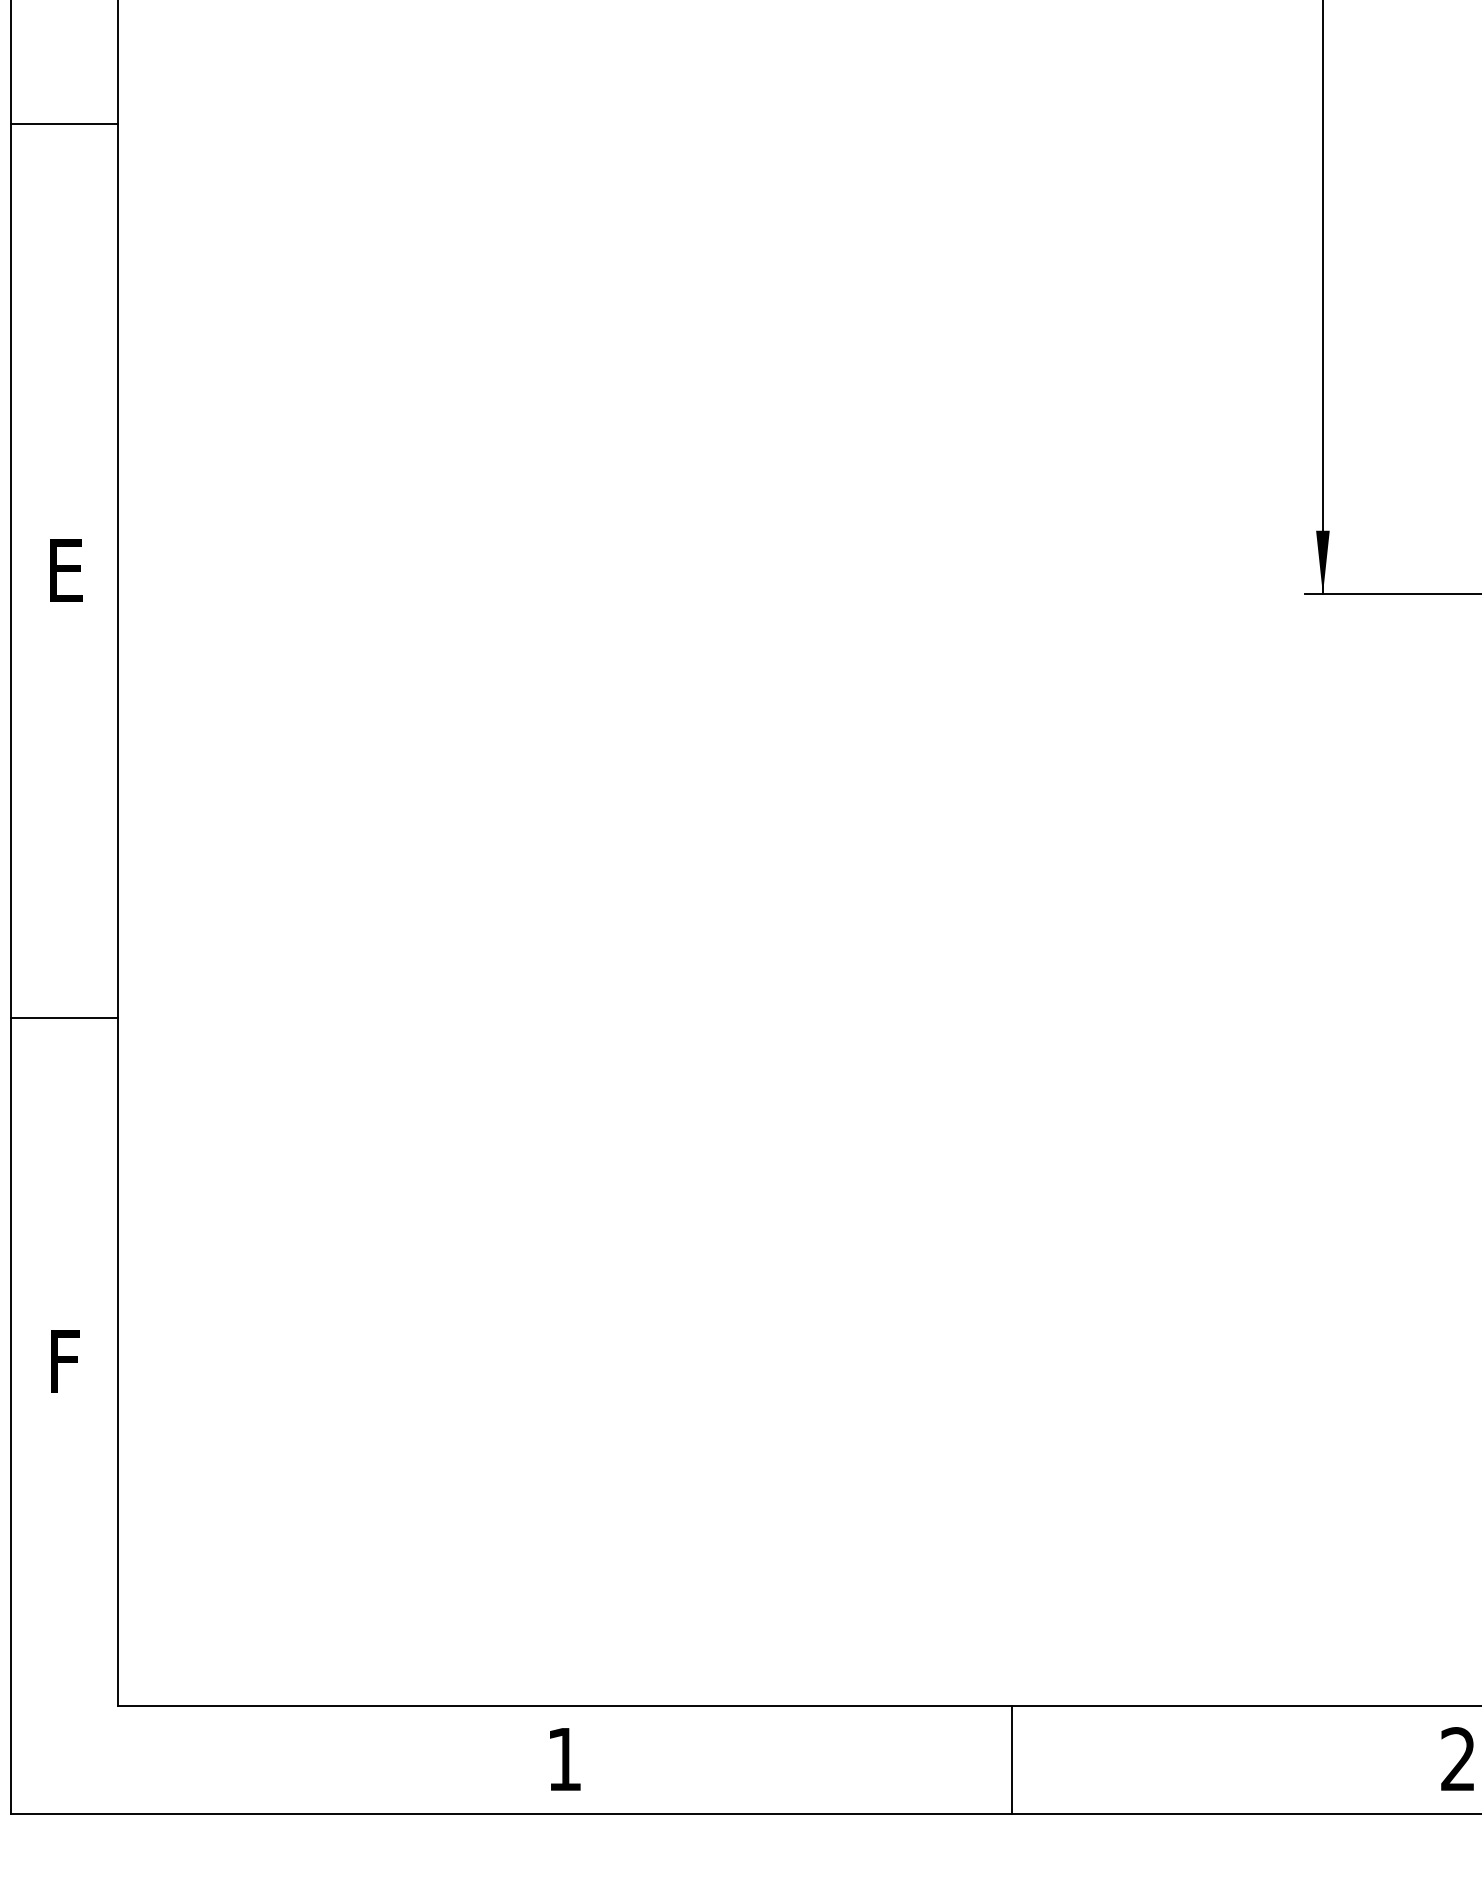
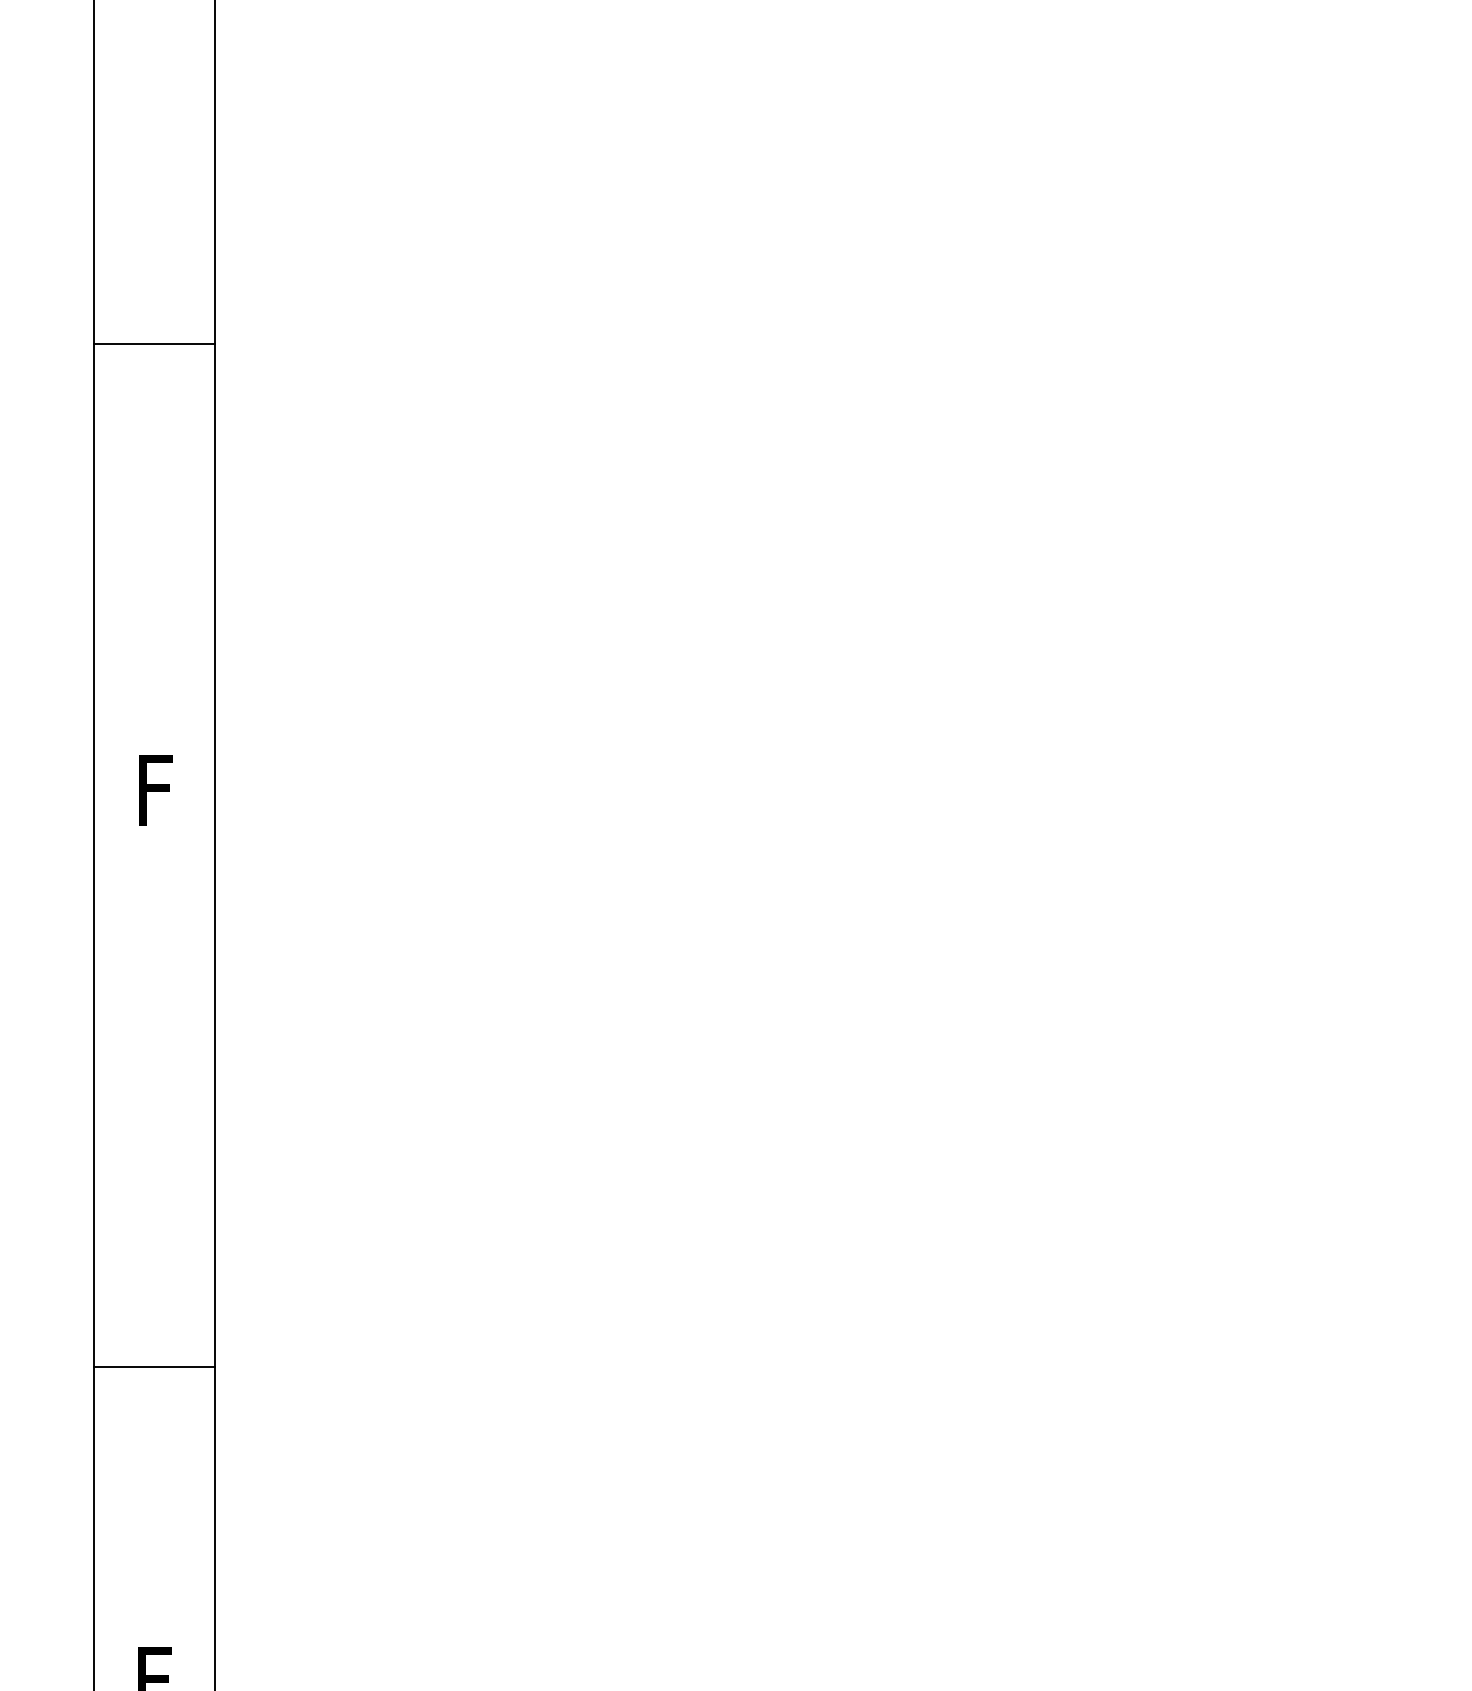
line: (64, 124) -> (153, 343), moved
text: (66, 570) -> (156, 790), E -> F
line: (64, 1018) -> (153, 1367), moved

